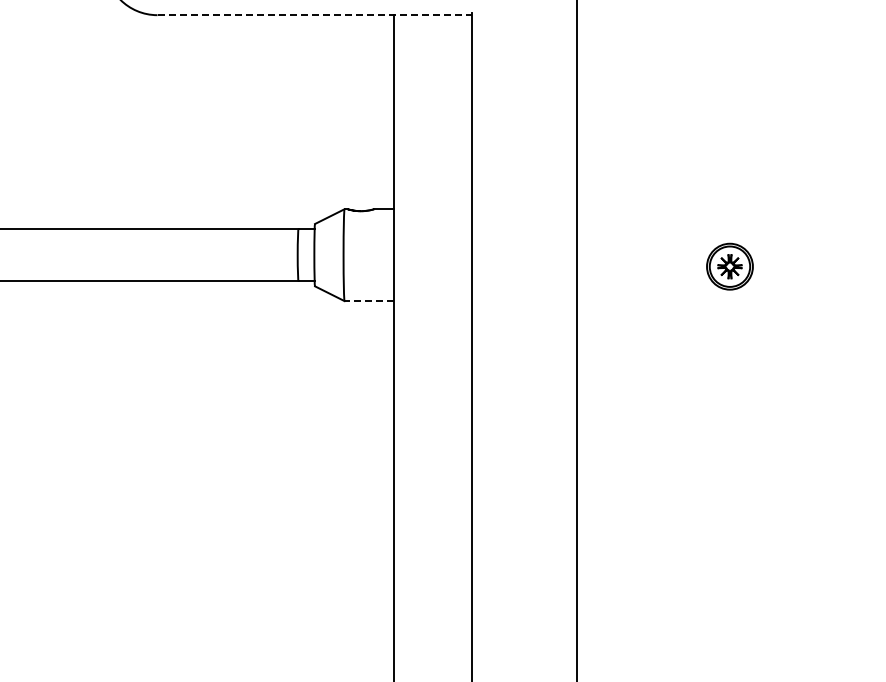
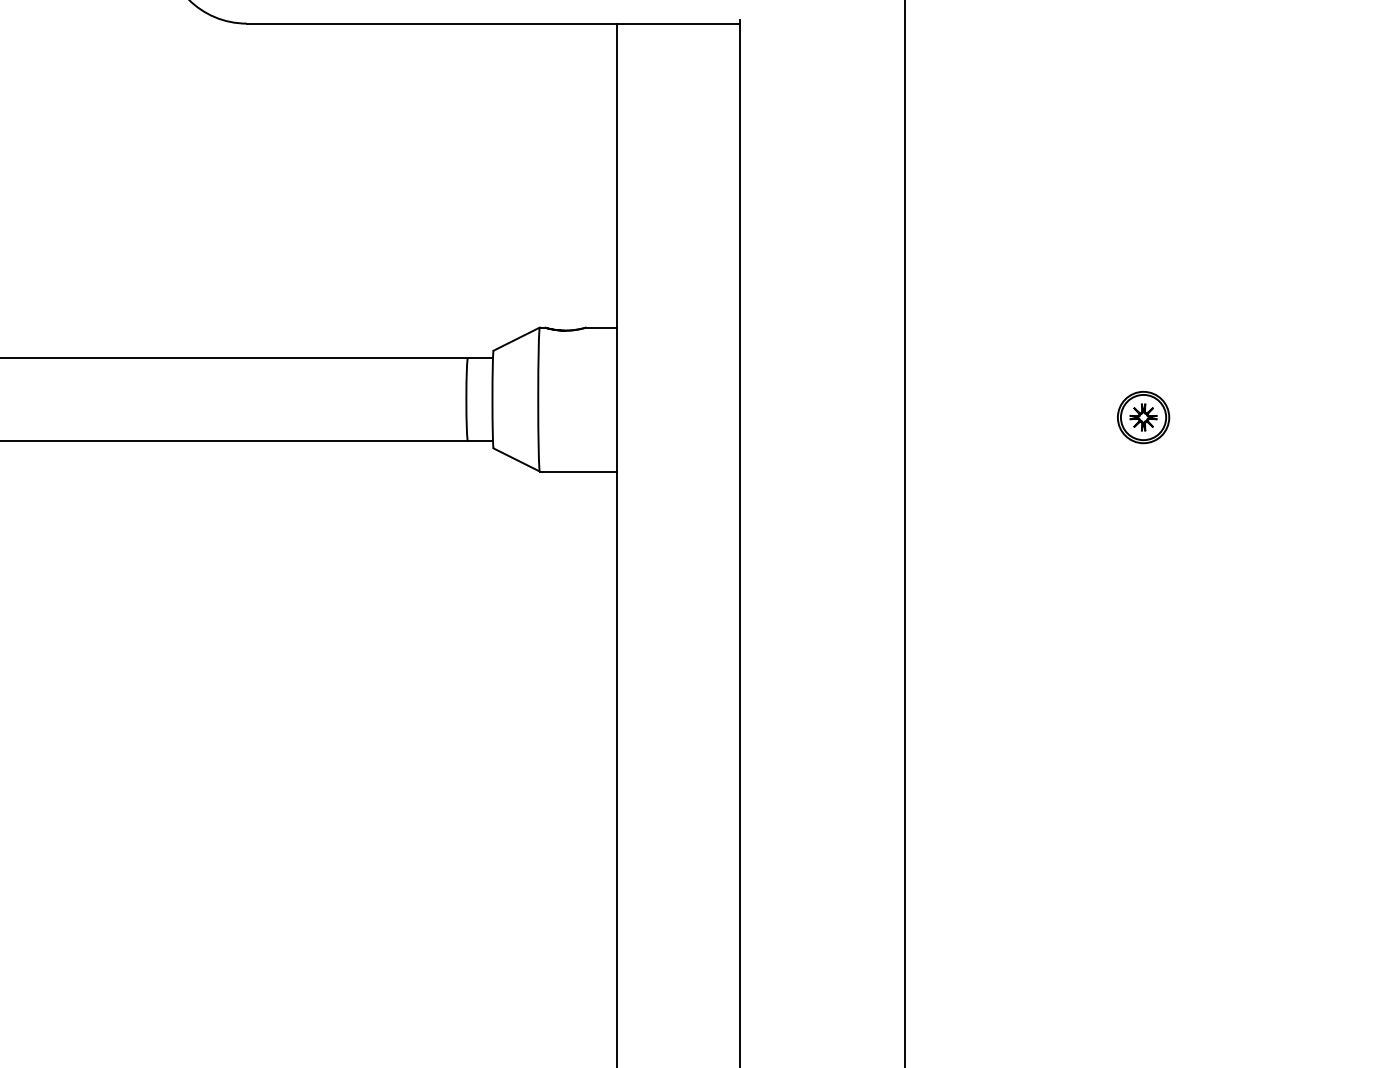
line: (315, 15) -> (494, 24), dashed -> solid
part: (729, 266) -> (1142, 417), size x0.71
line: (369, 301) -> (578, 472), dashed -> solid

